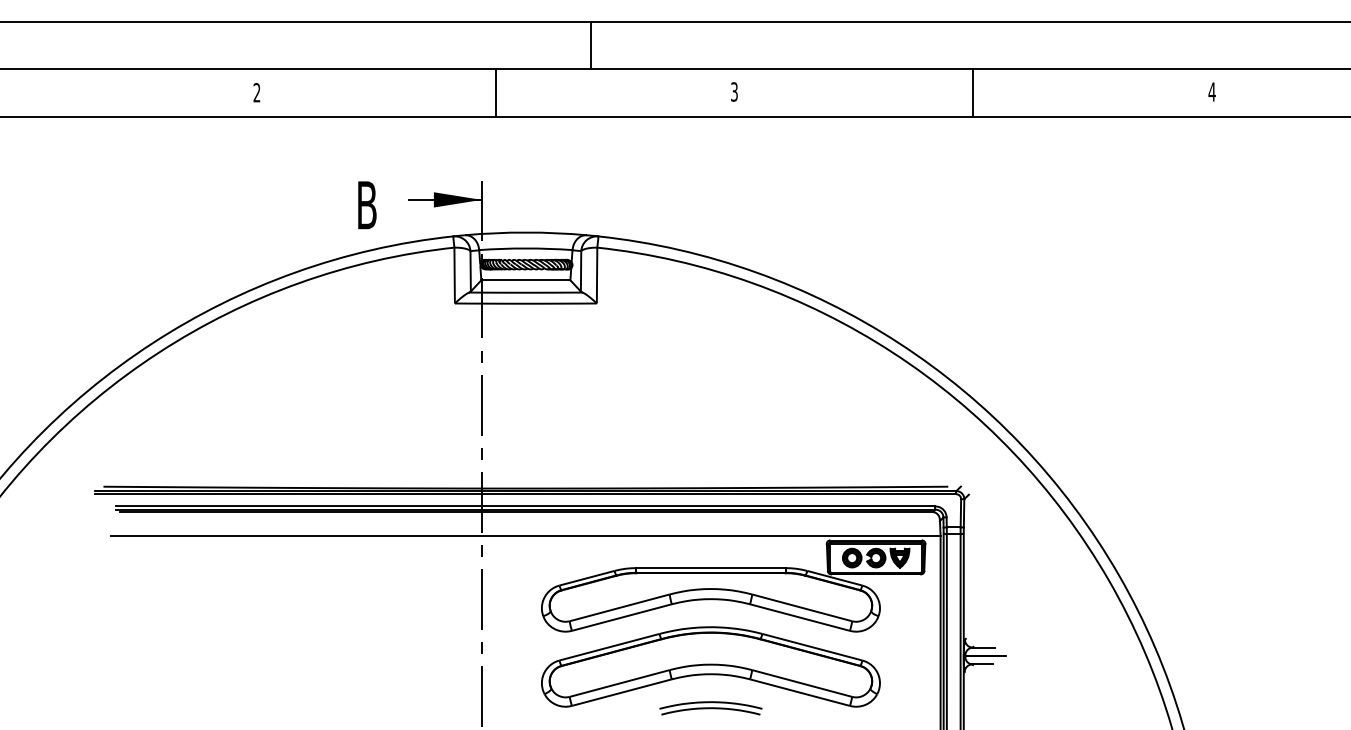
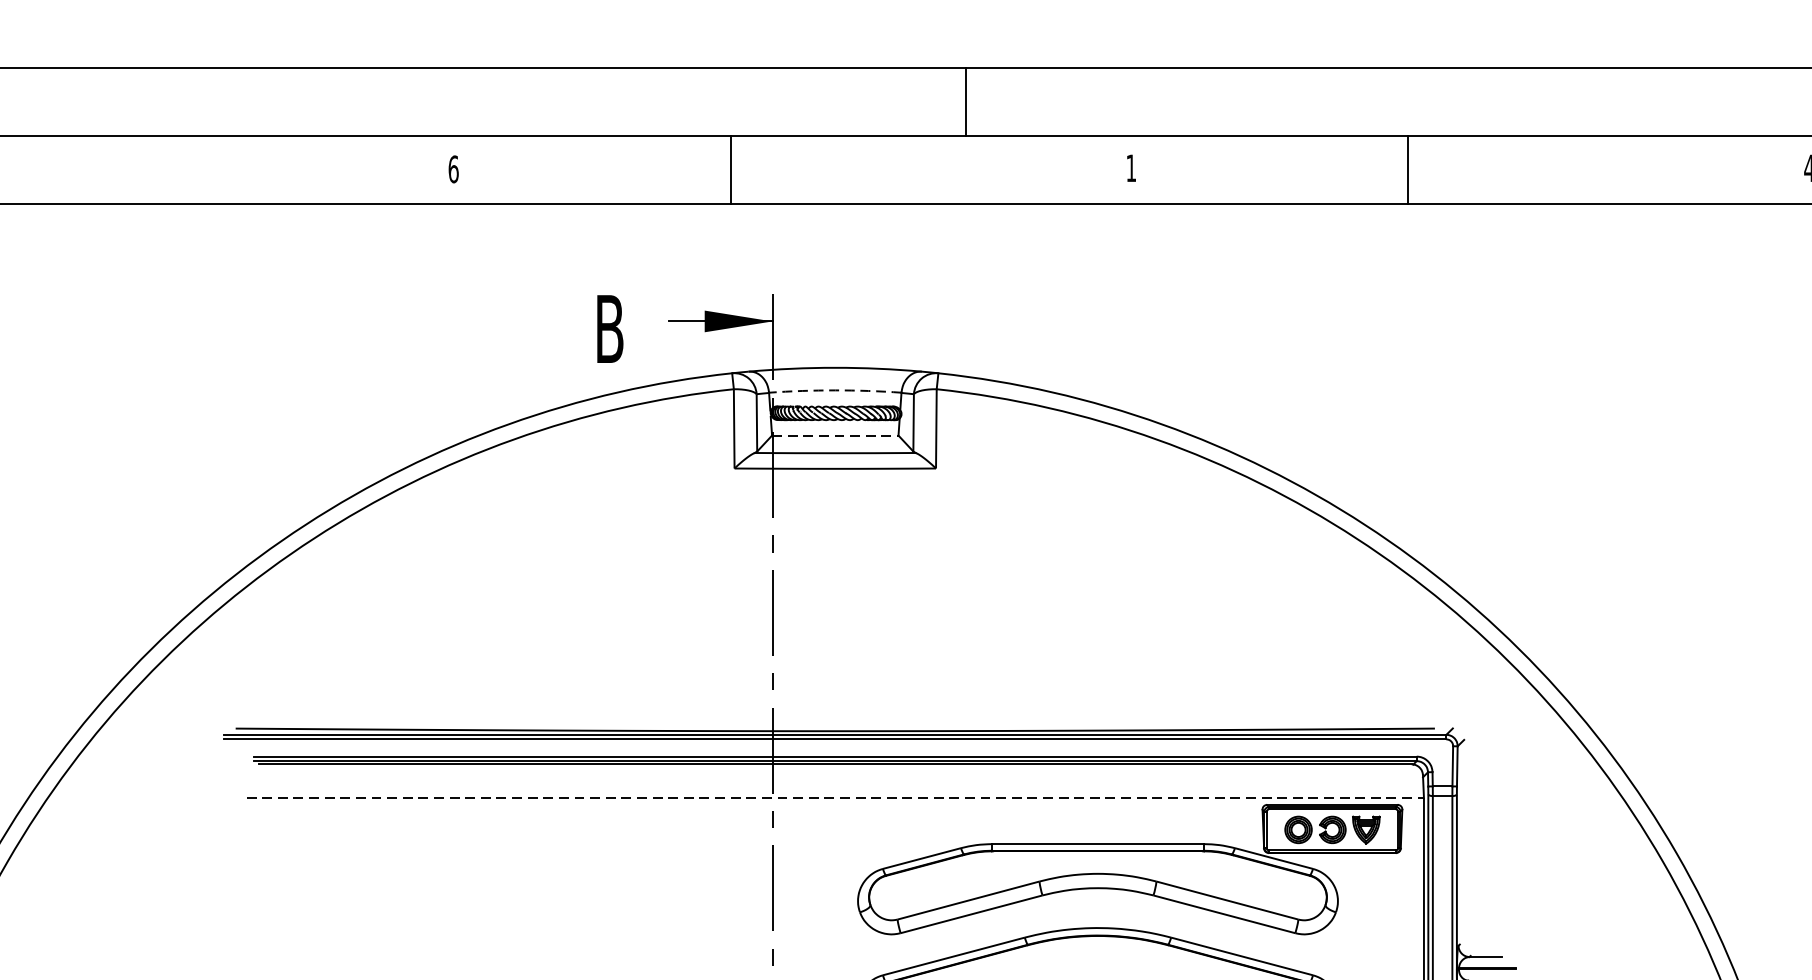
line: (591, 45) -> (966, 102), moved
text: (734, 91) -> (1131, 167), 3 -> 1
text: (256, 92) -> (452, 168), 2 -> 6
line: (495, 93) -> (731, 170), moved
line: (973, 93) -> (1408, 170), moved
arc: (525, 248) -> (834, 390), solid -> dashed
line: (525, 280) -> (834, 435), solid -> dashed
line: (525, 535) -> (834, 797), solid -> dashed

